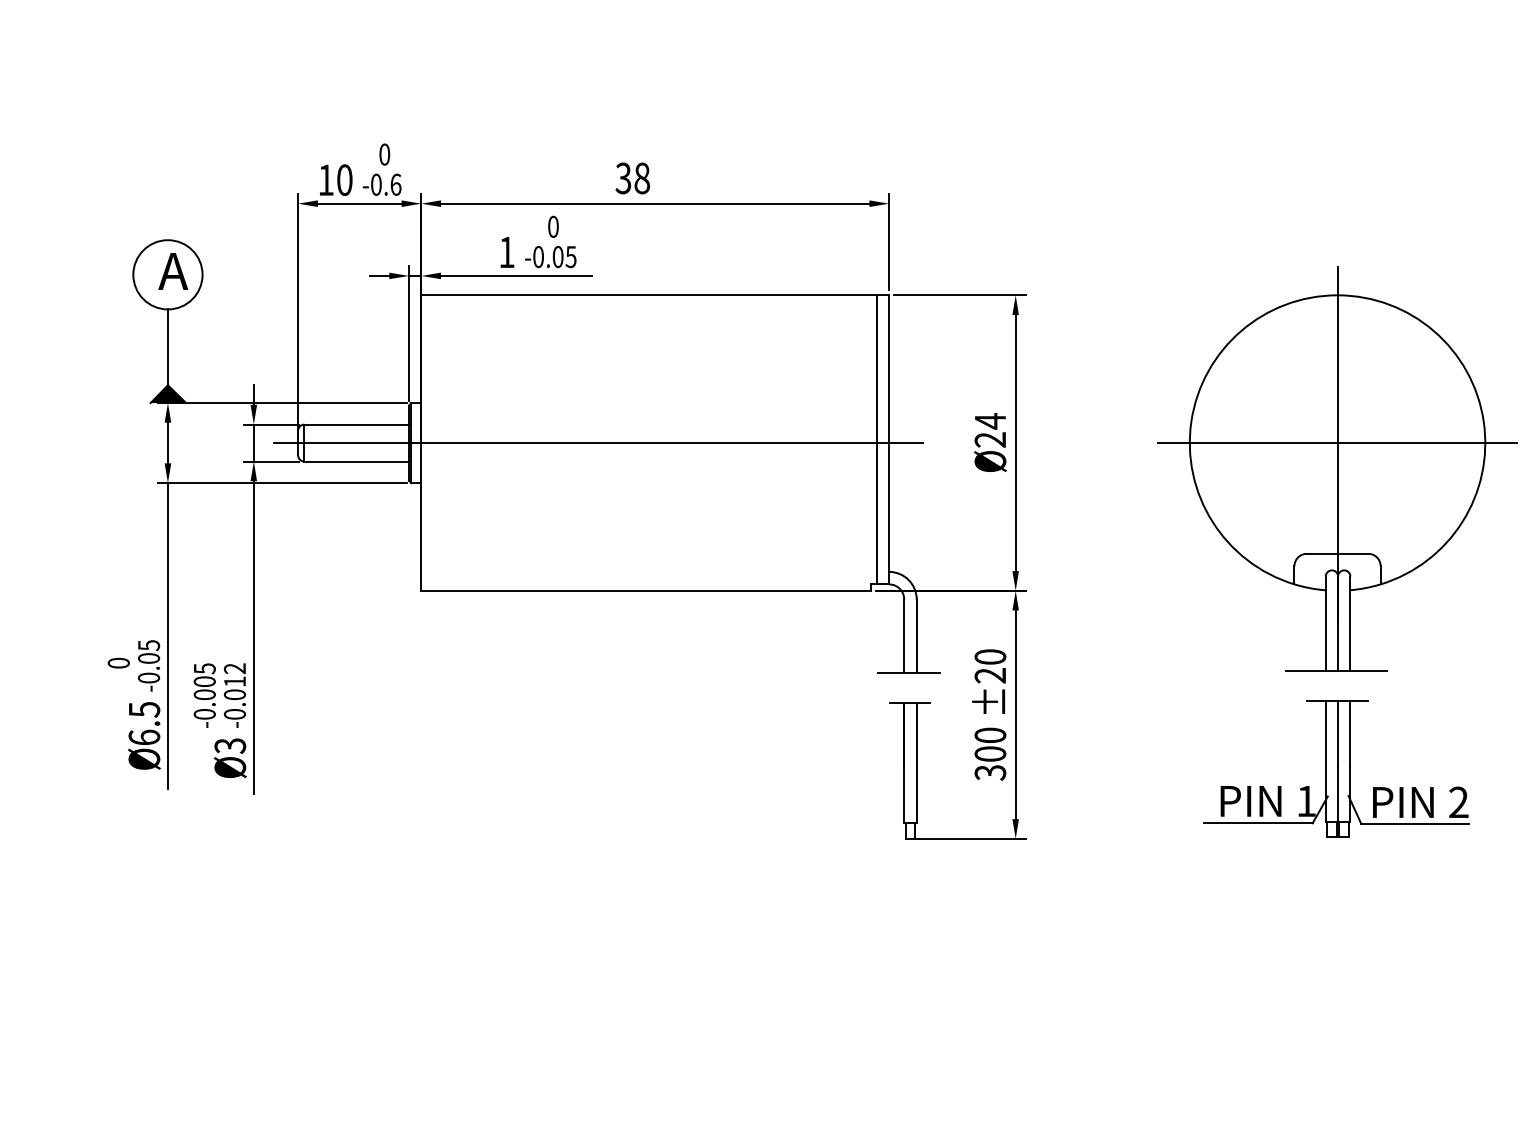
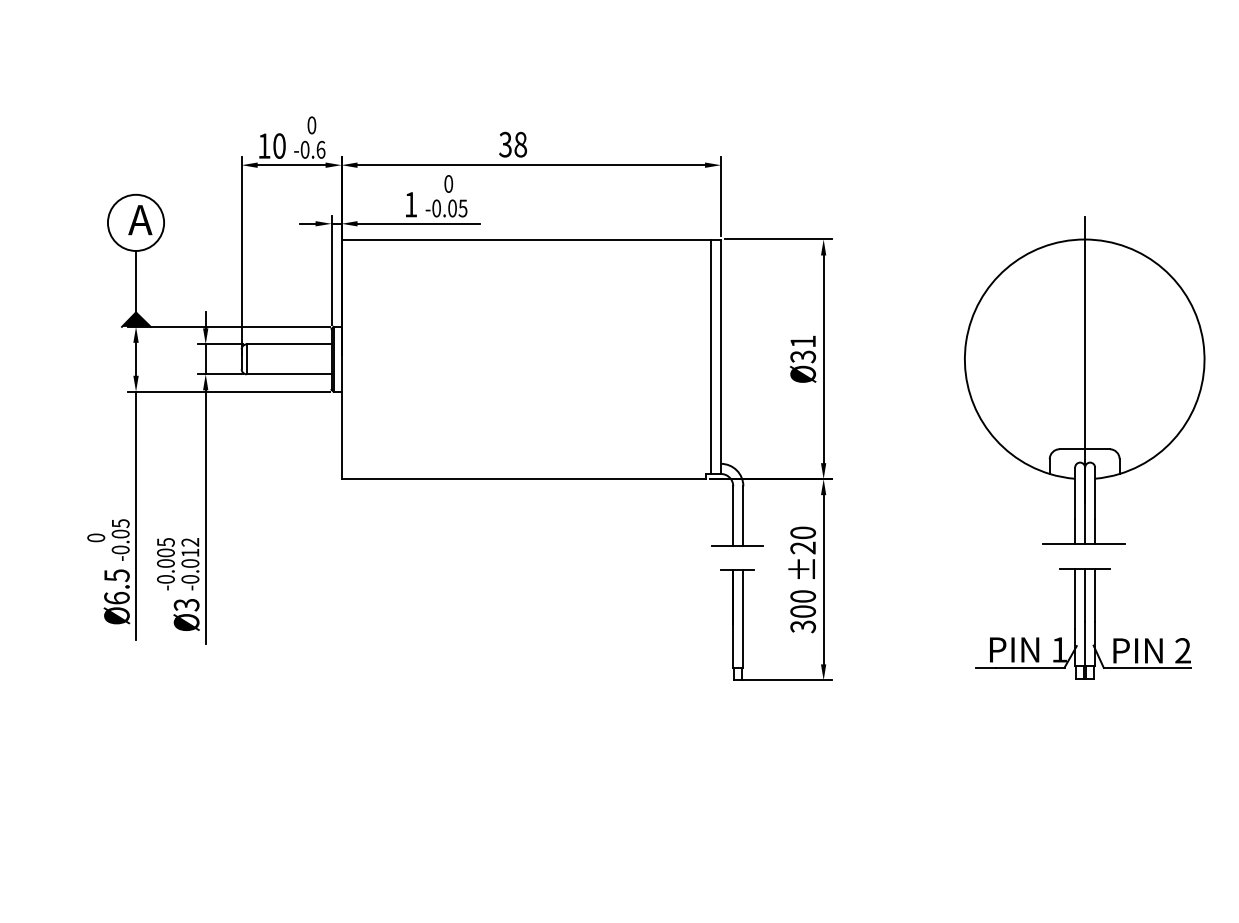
text: (990, 430) -> (803, 349), 24 -> 31
line: (597, 443) -> (484, 359), removed
line: (1337, 443) -> (1084, 359), removed

